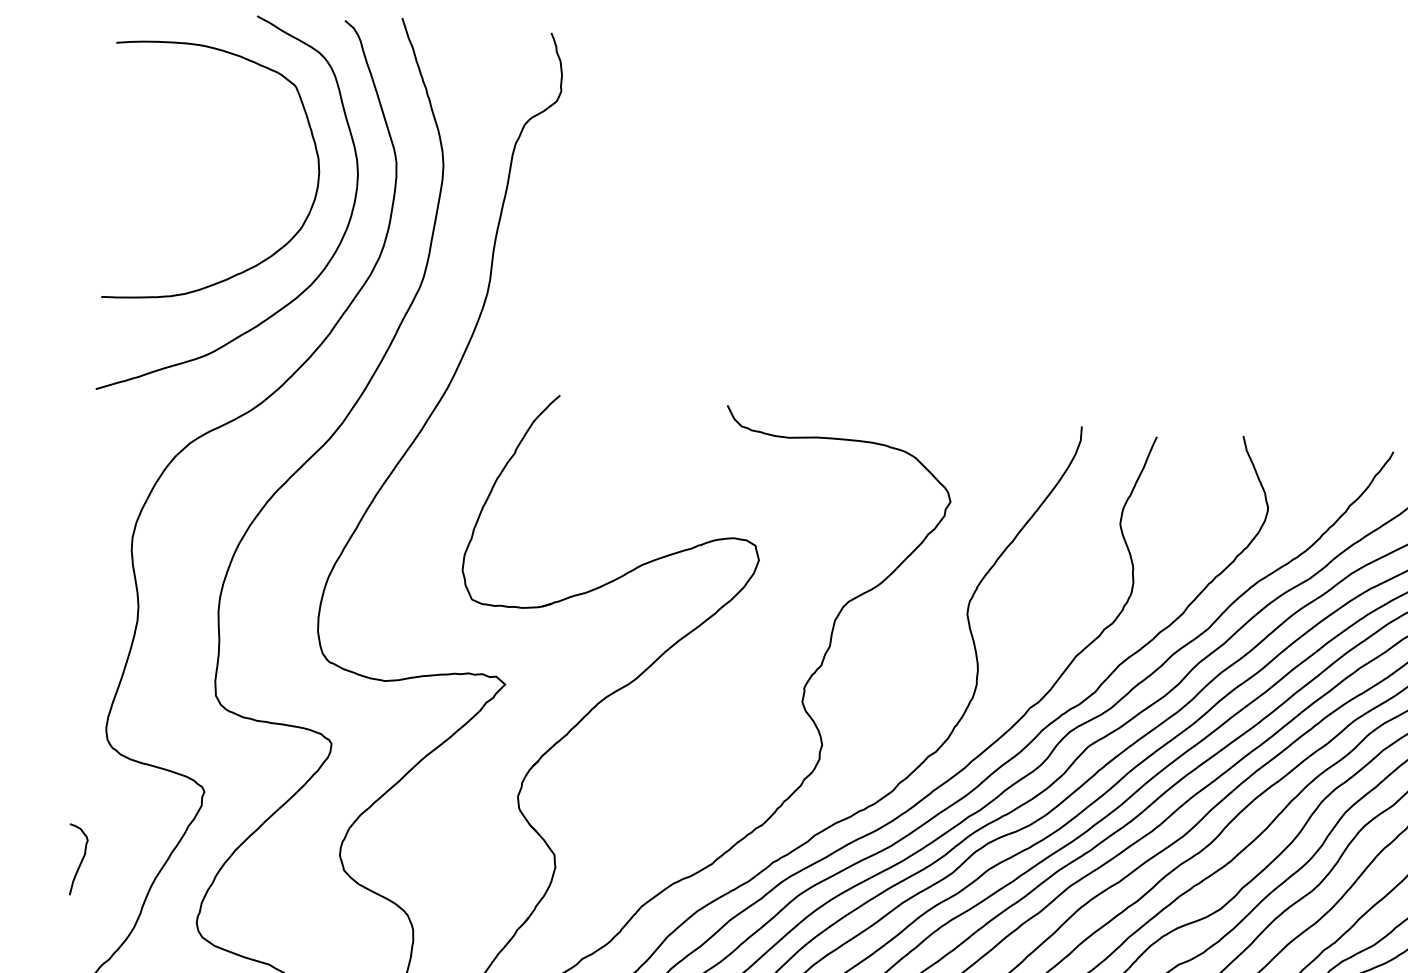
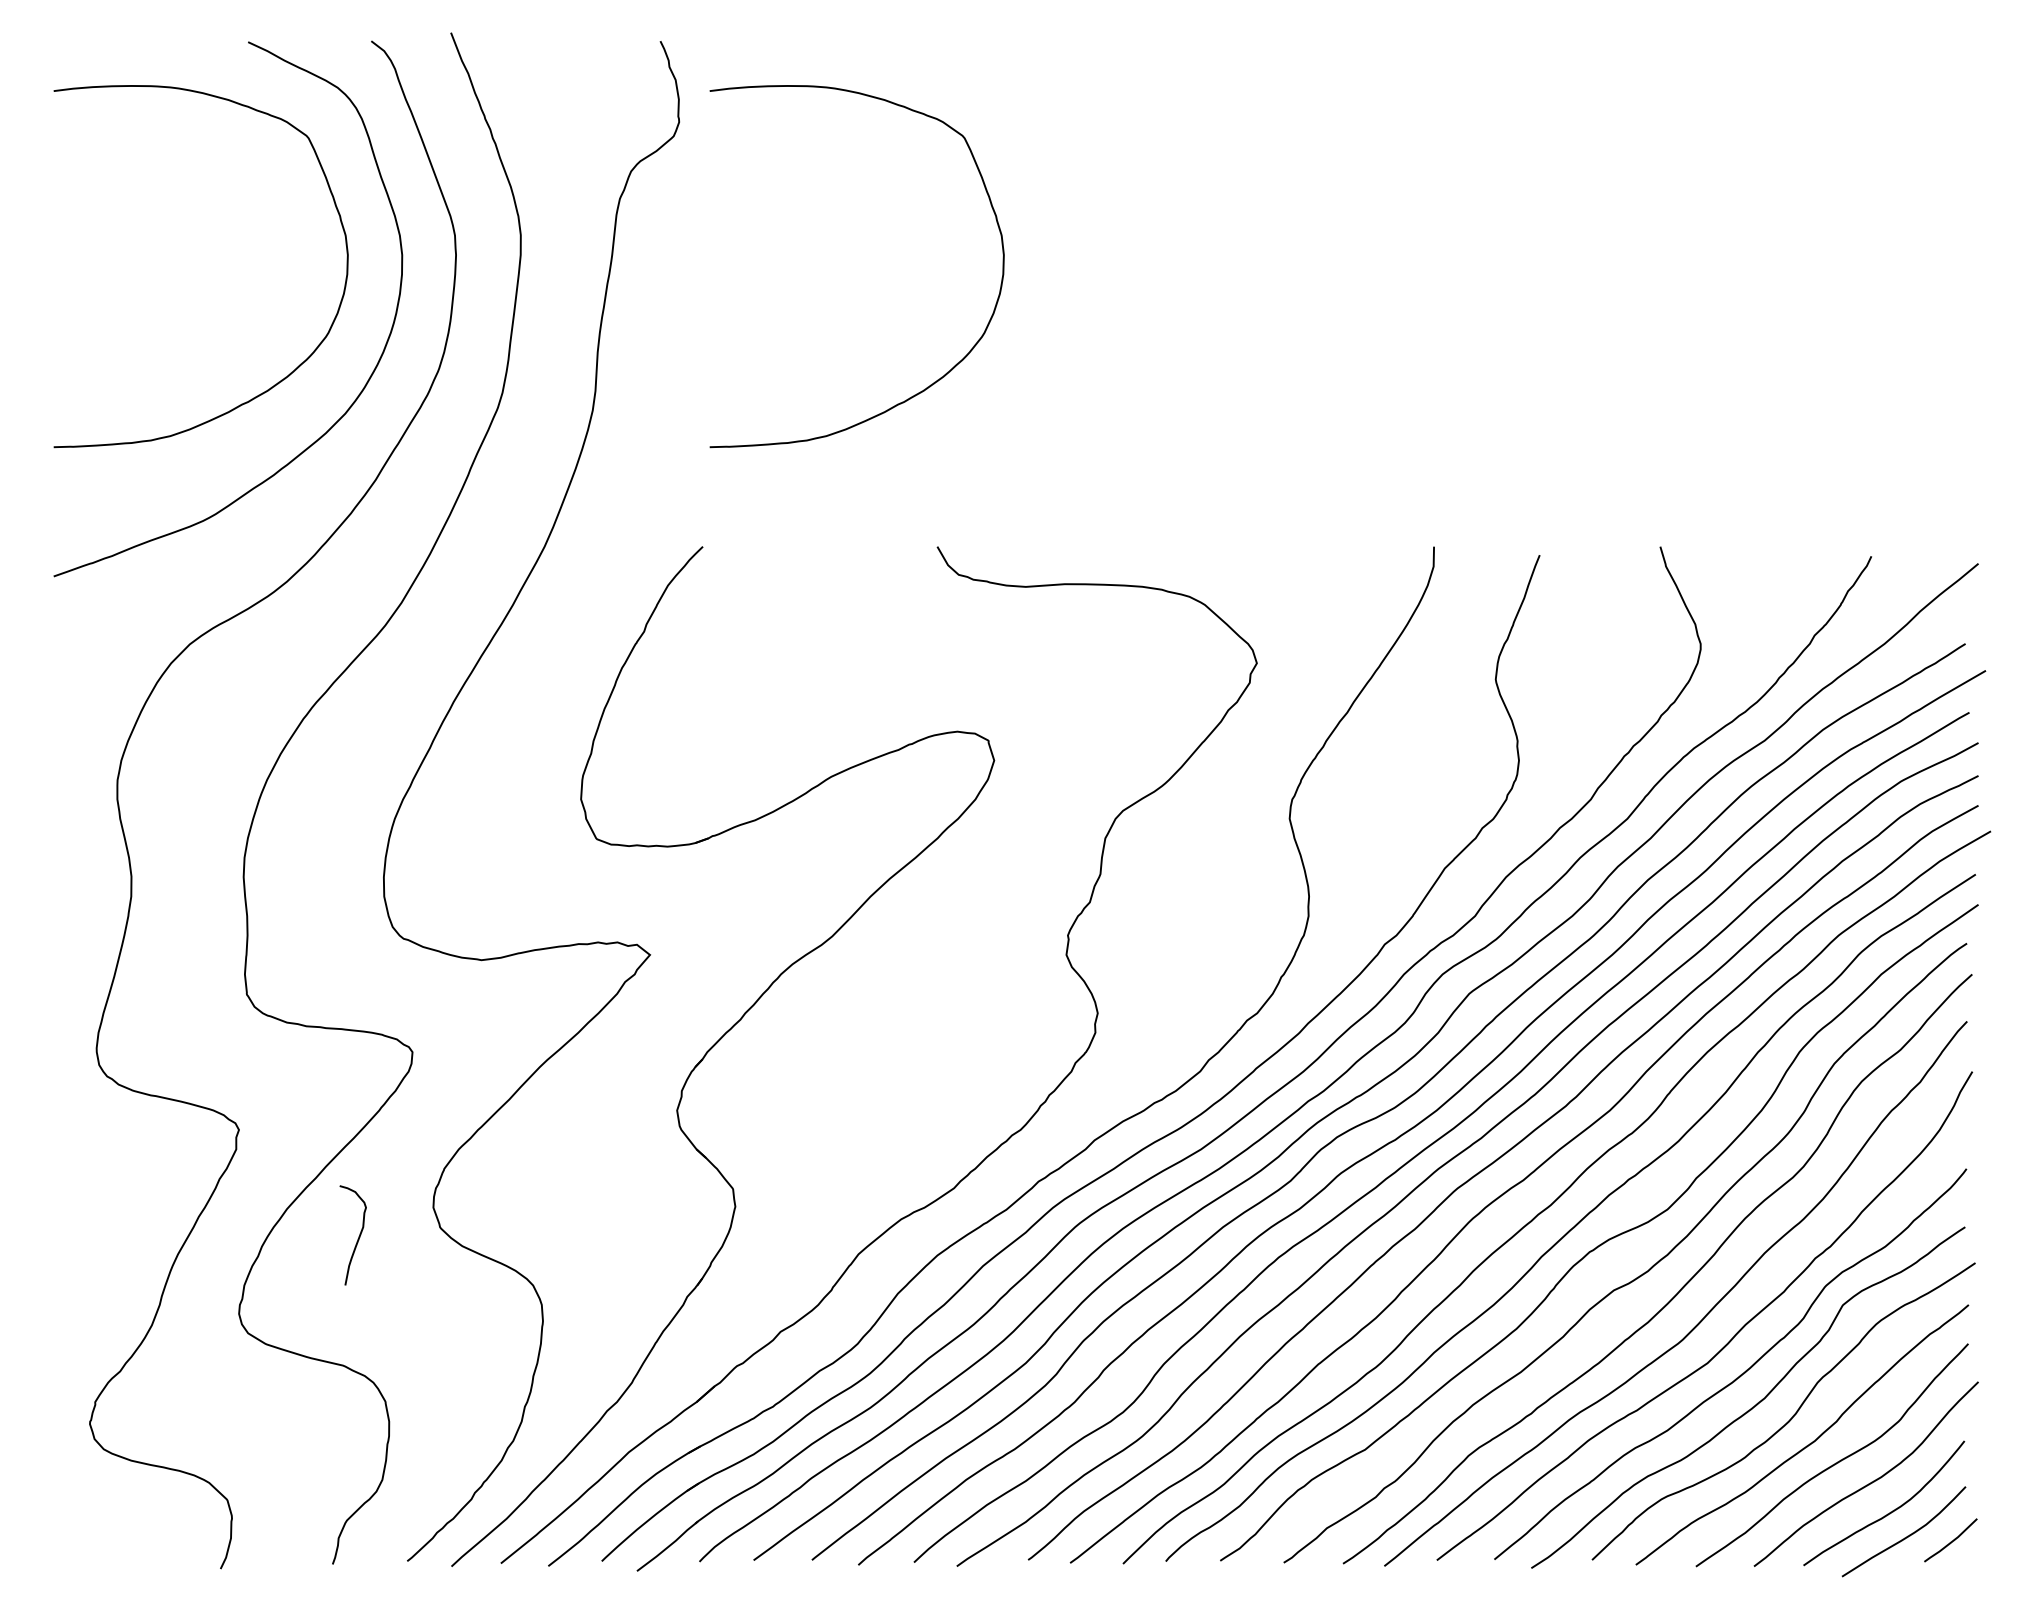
curve: (732, 287) -> (934, 381), added
curve: (81, 860) -> (358, 1236), moved

